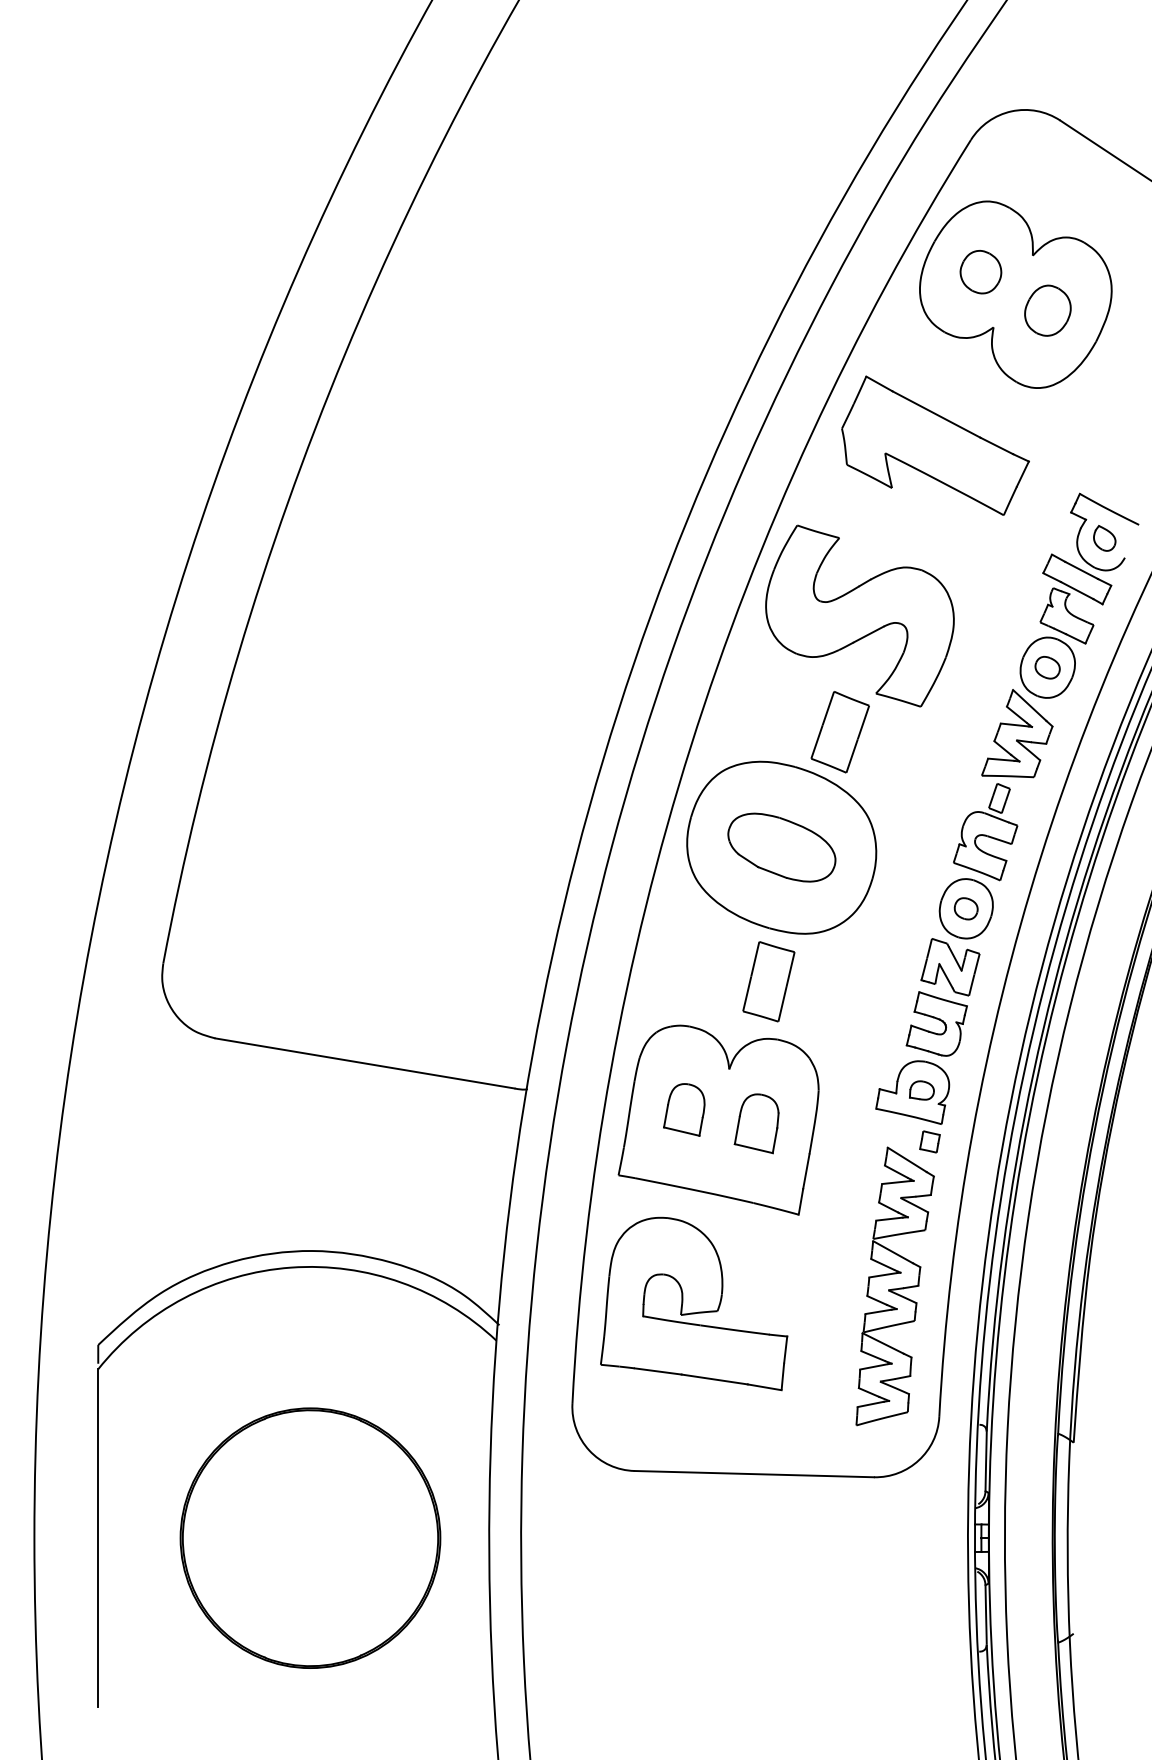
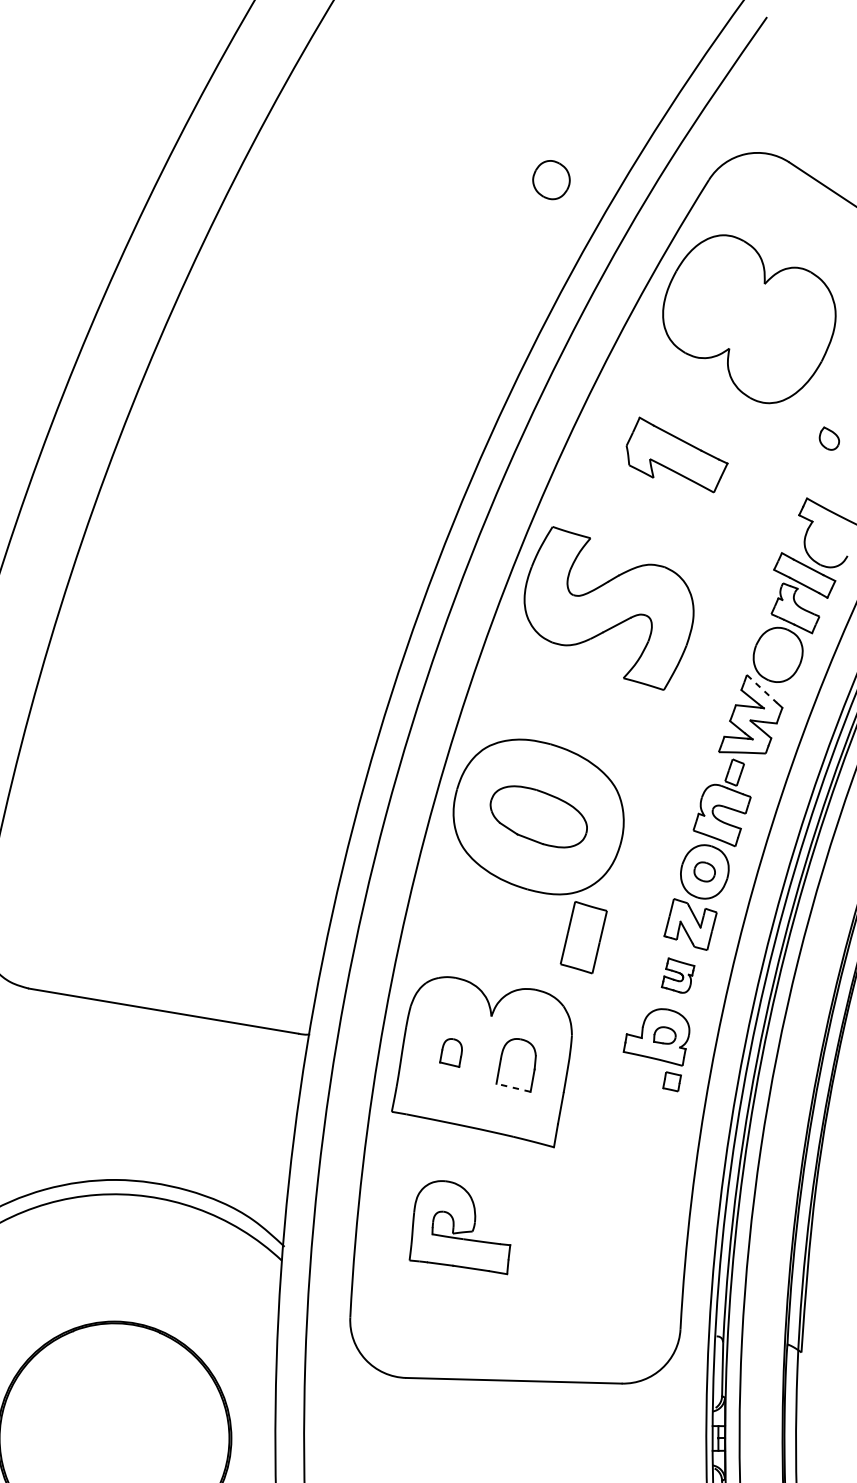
part: (980, 272) -> (551, 180), moved
part: (1047, 310) -> (777, 333), removed
part: (935, 445) -> (677, 454), size x0.6
part: (1104, 538) -> (829, 438), moved
part: (1047, 667) -> (777, 654), removed
line: (1029, 705) -> (761, 688), solid -> dashed
part: (839, 732) -> (590, 713), removed
part: (768, 981) -> (583, 937), moved
part: (936, 1023) -> (677, 975), size x0.6
part: (684, 1109) -> (451, 1052), size x0.6
line: (753, 1148) -> (513, 1087), solid -> dashed
part: (894, 1286) -> (640, 1211), removed
part: (694, 1303) -> (460, 1227), size x0.6

